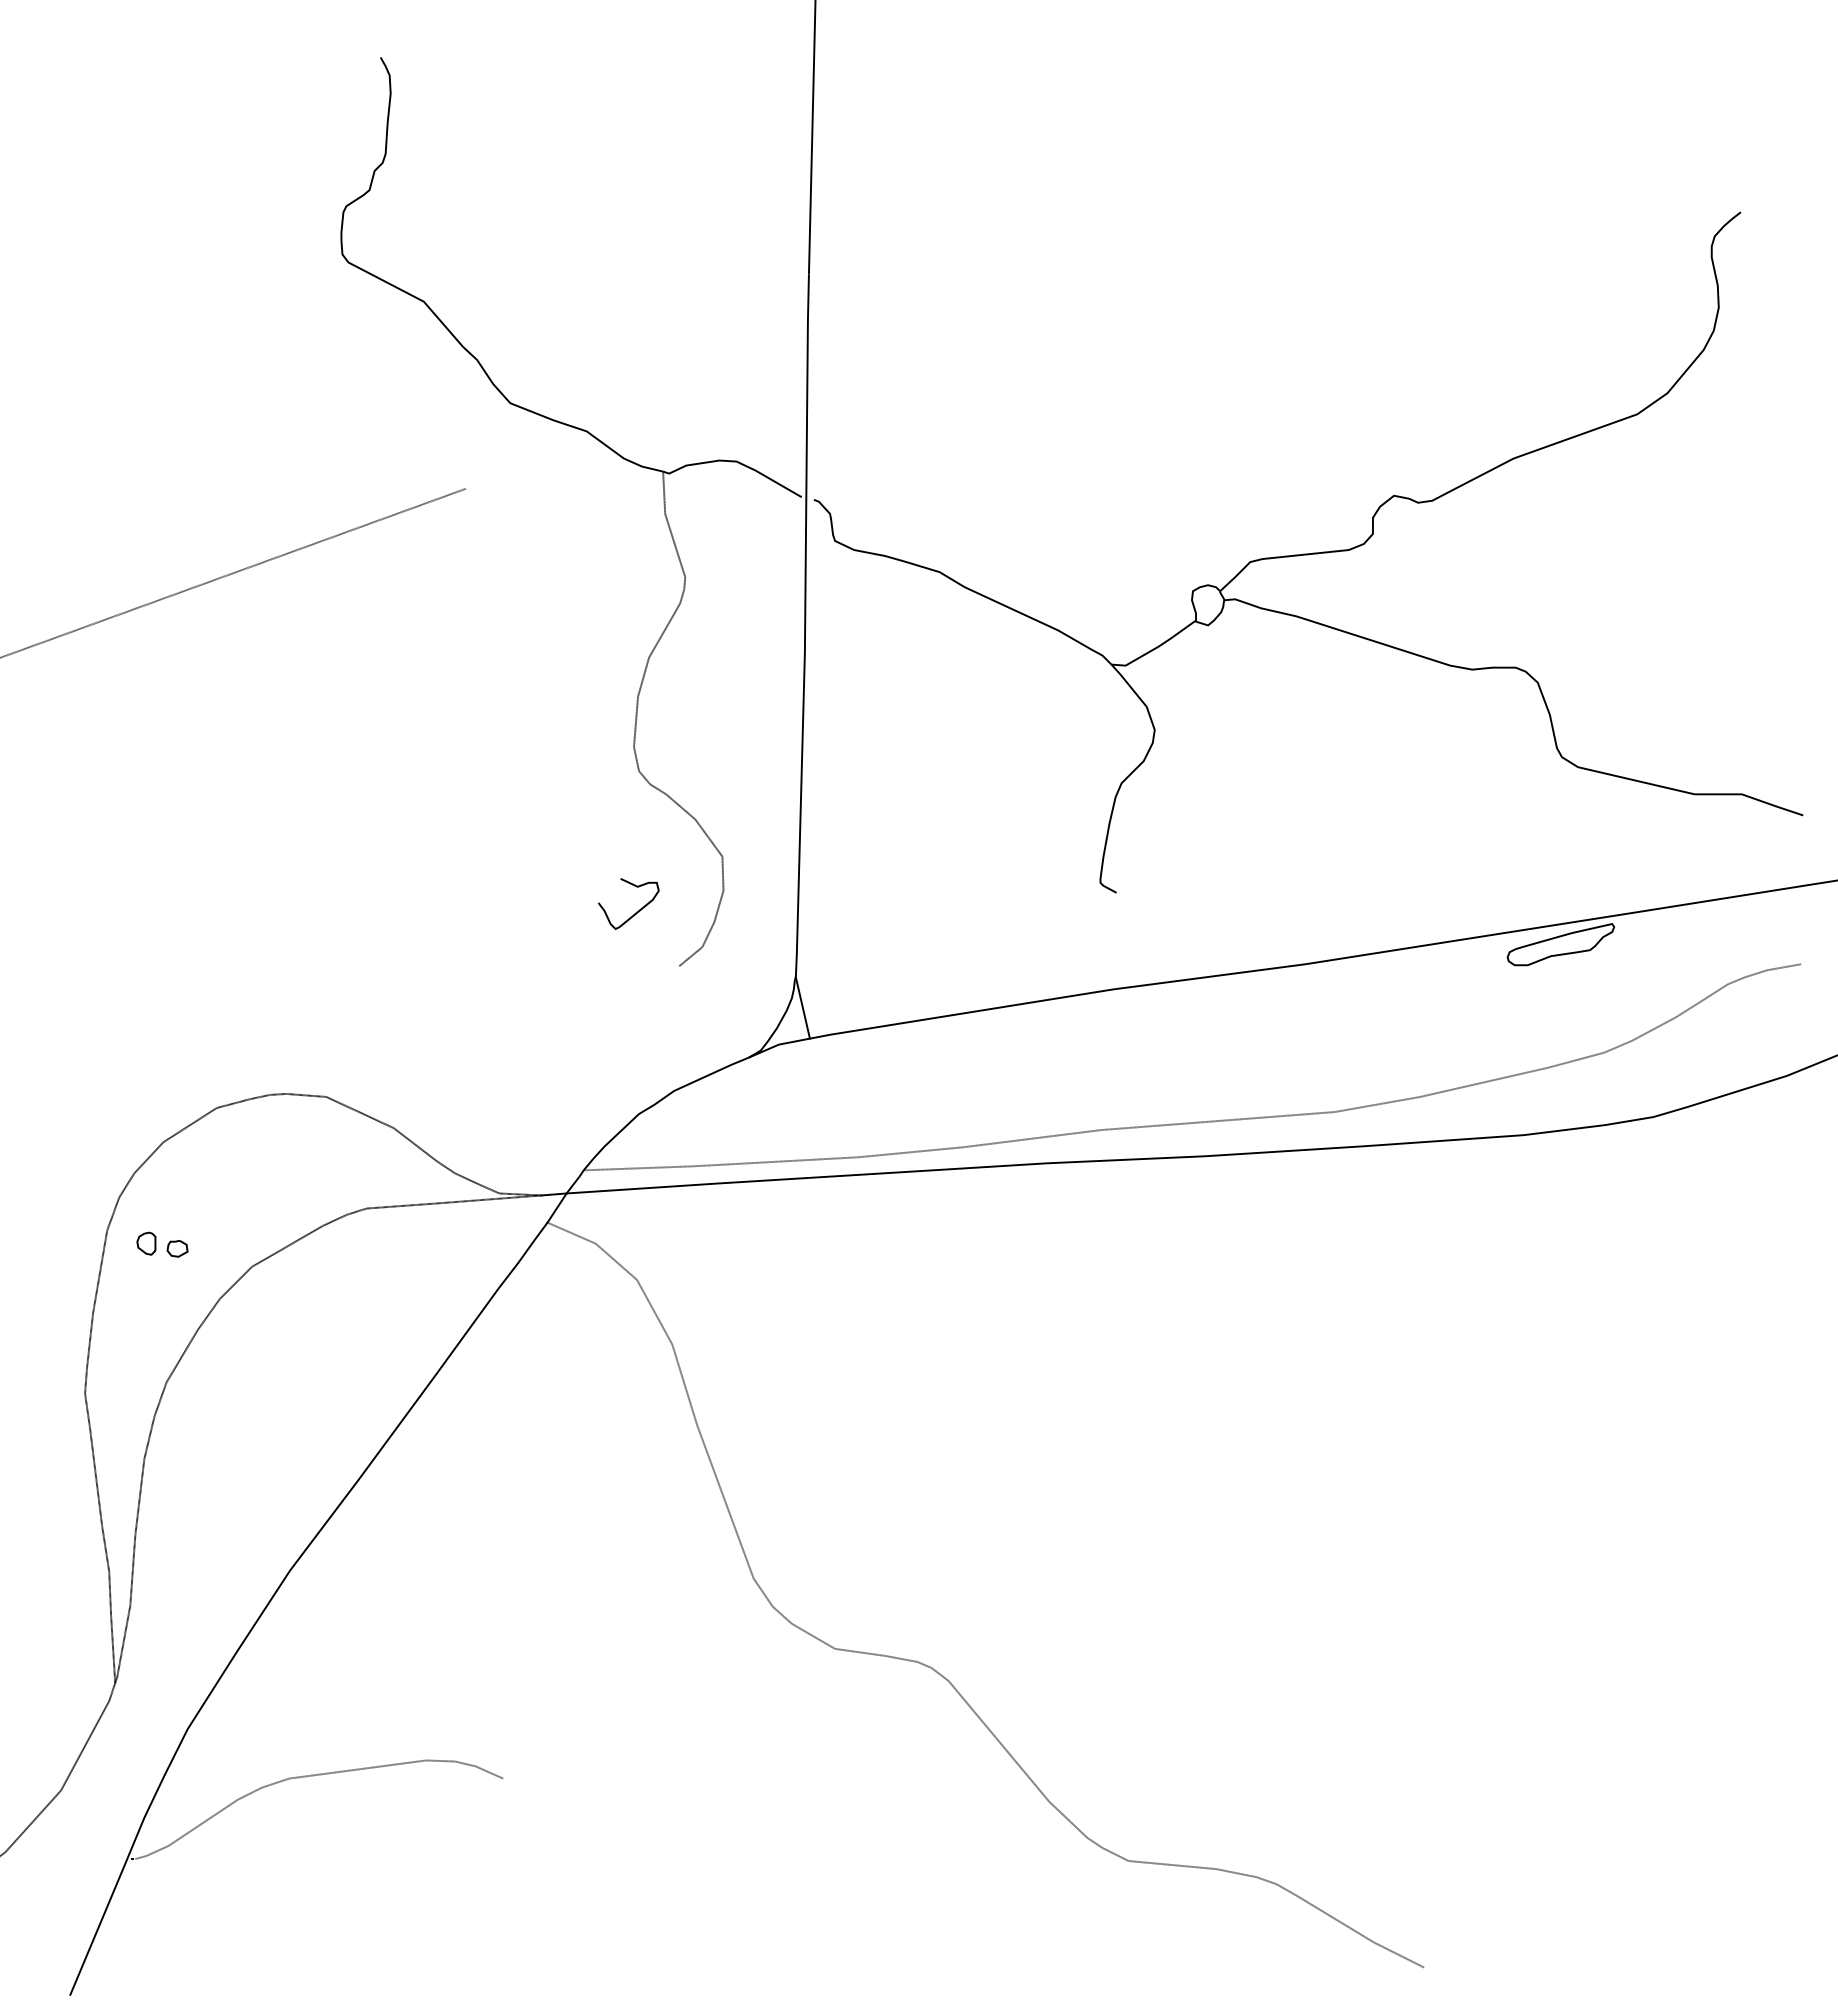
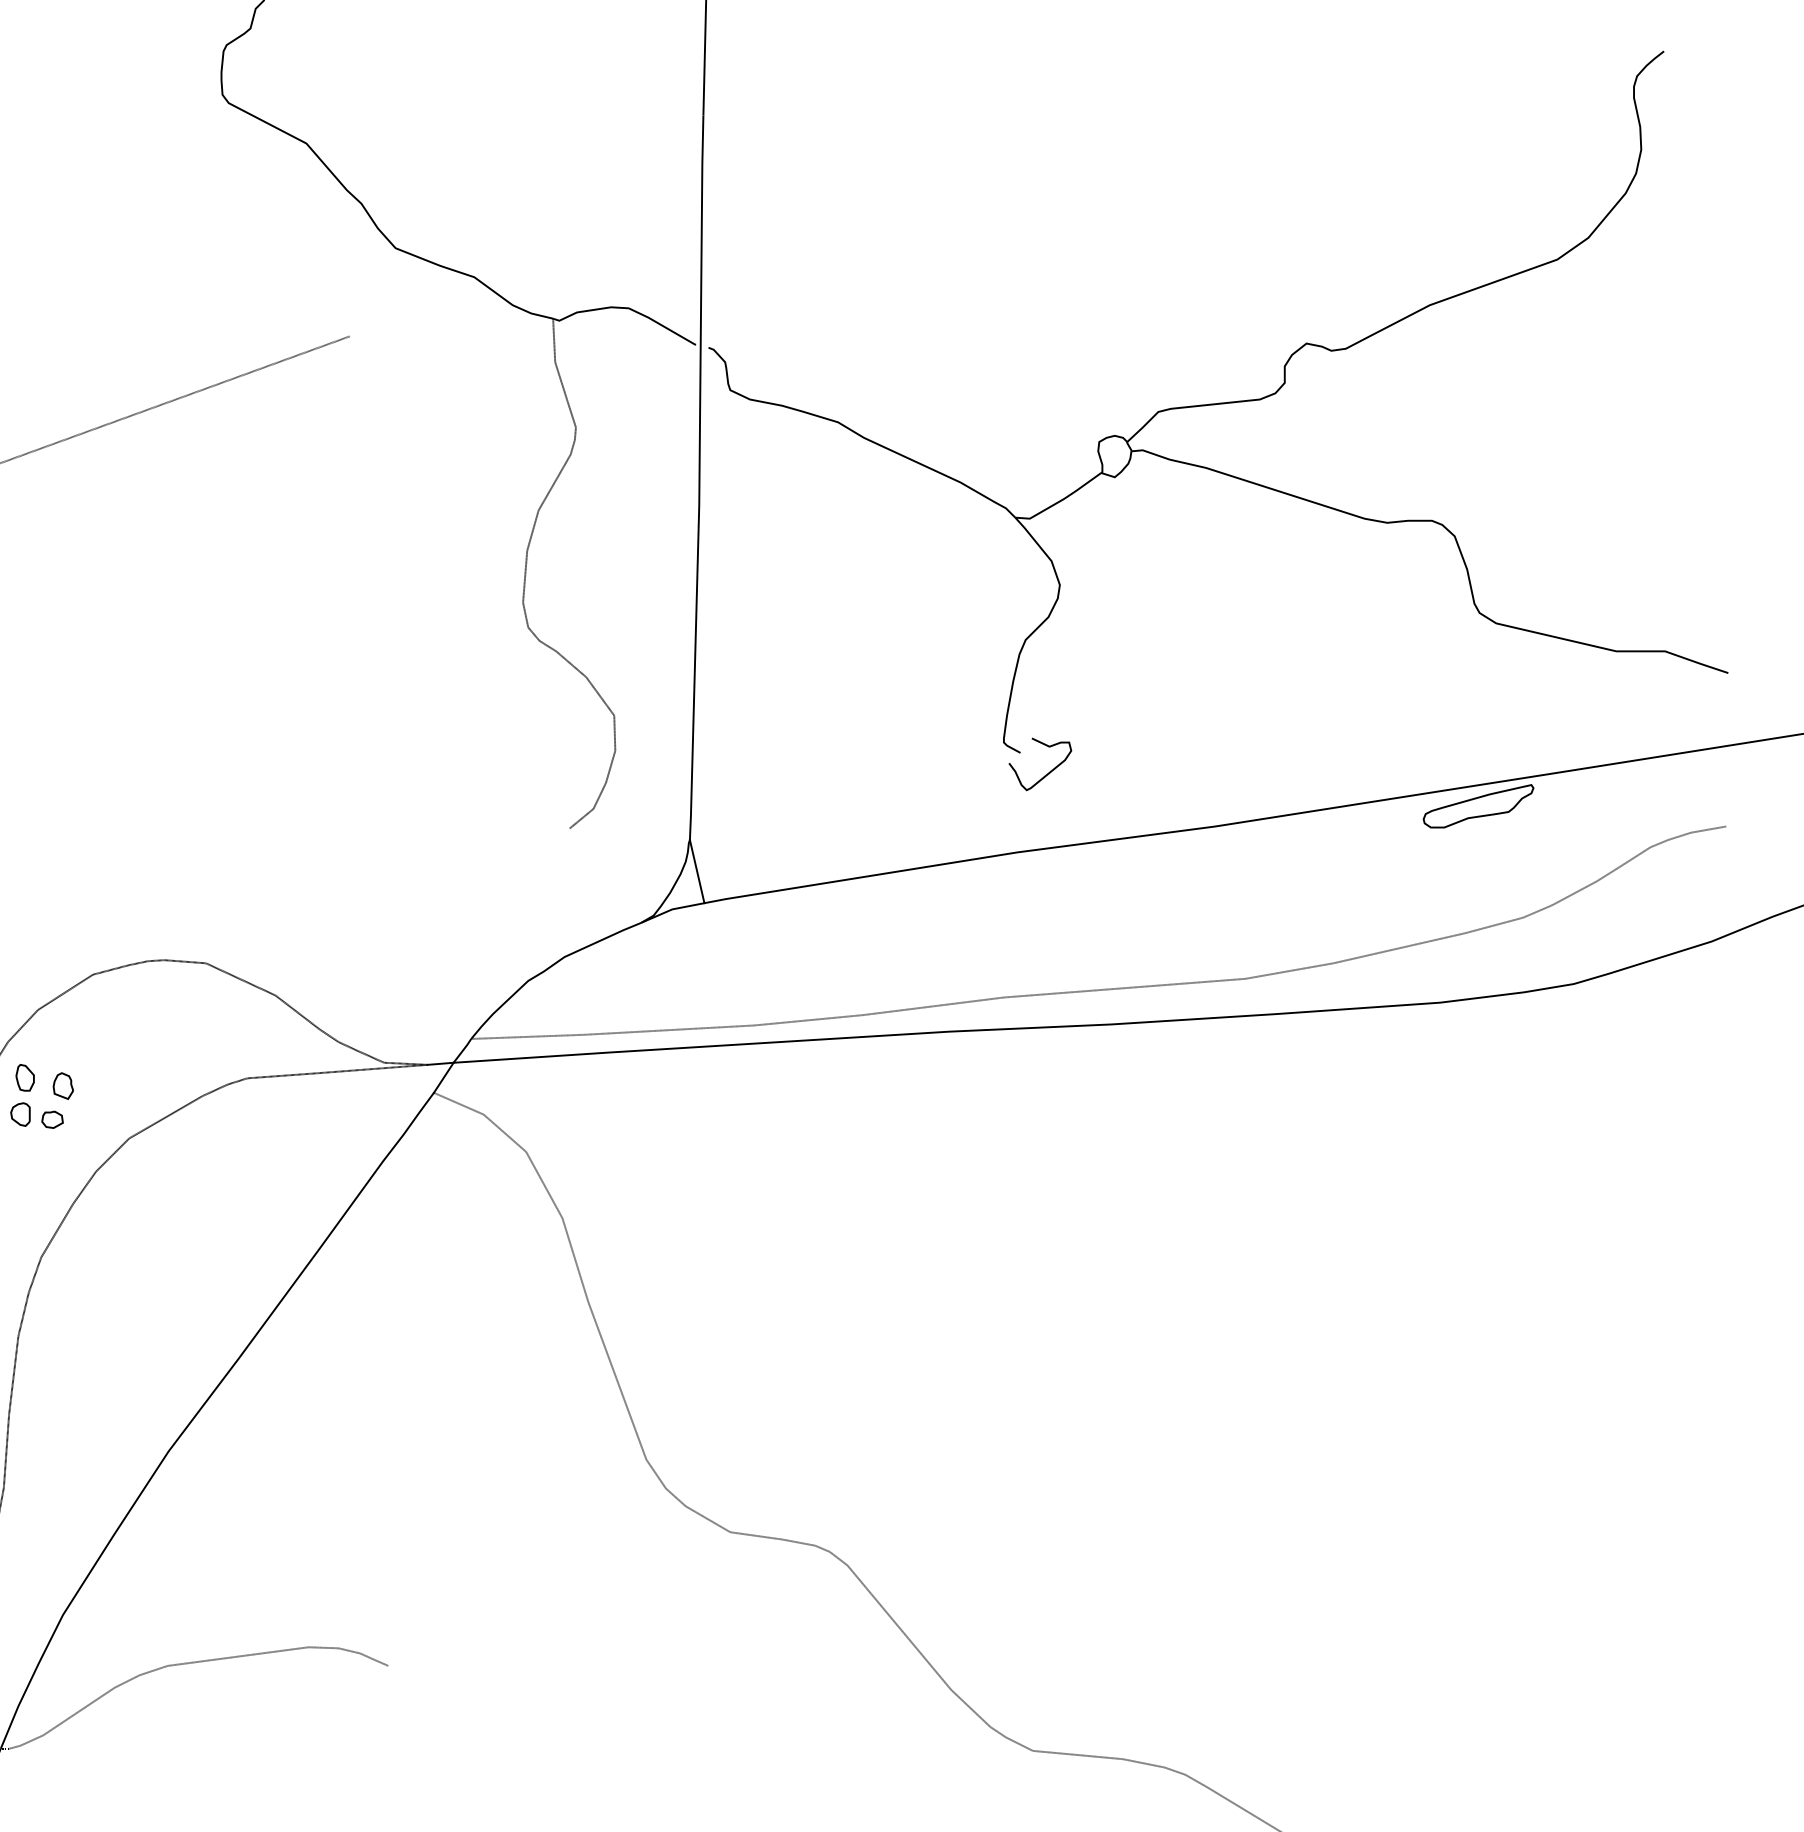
curve: (635, 912) -> (1047, 773), moved
part: (150, 1207) -> (24, 1077), added
part: (187, 1215) -> (62, 1085), added

